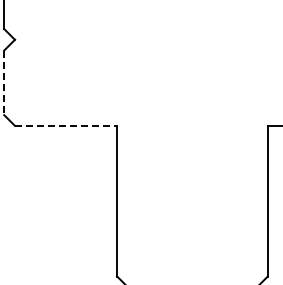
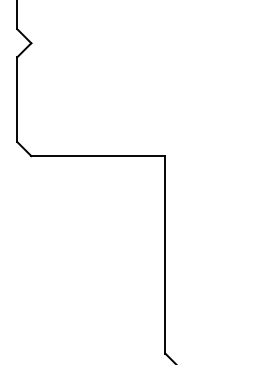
line: (4, 83) -> (17, 100), dashed -> solid
line: (66, 125) -> (98, 155), dashed -> solid

